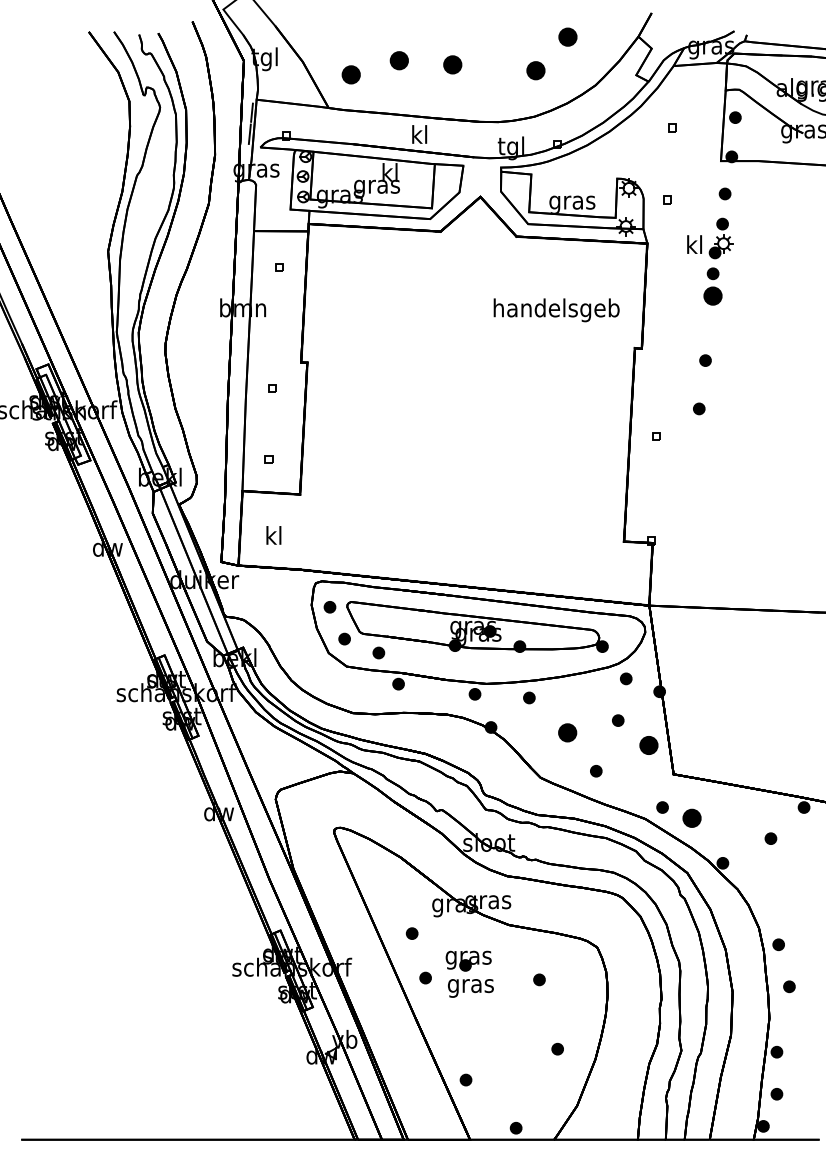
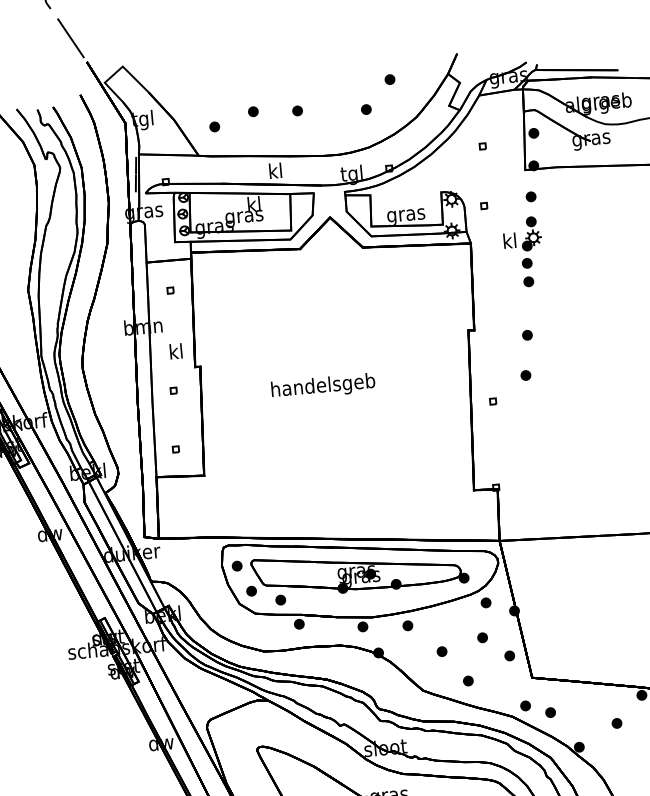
part: (567, 36) -> (389, 79), size x0.62
part: (399, 60) -> (253, 111), size x0.62
part: (452, 64) -> (297, 110), size x0.62
part: (535, 70) -> (365, 109), size x0.62
part: (350, 74) -> (214, 126), size x0.62
part: (712, 296) -> (528, 282), size x0.62
text: (556, 310) -> (323, 386), moved
text: (273, 535) -> (175, 351), moved
part: (567, 732) -> (441, 651), size x0.62
part: (648, 745) -> (509, 655), size x0.62
part: (691, 818) -> (550, 712), size x0.62

